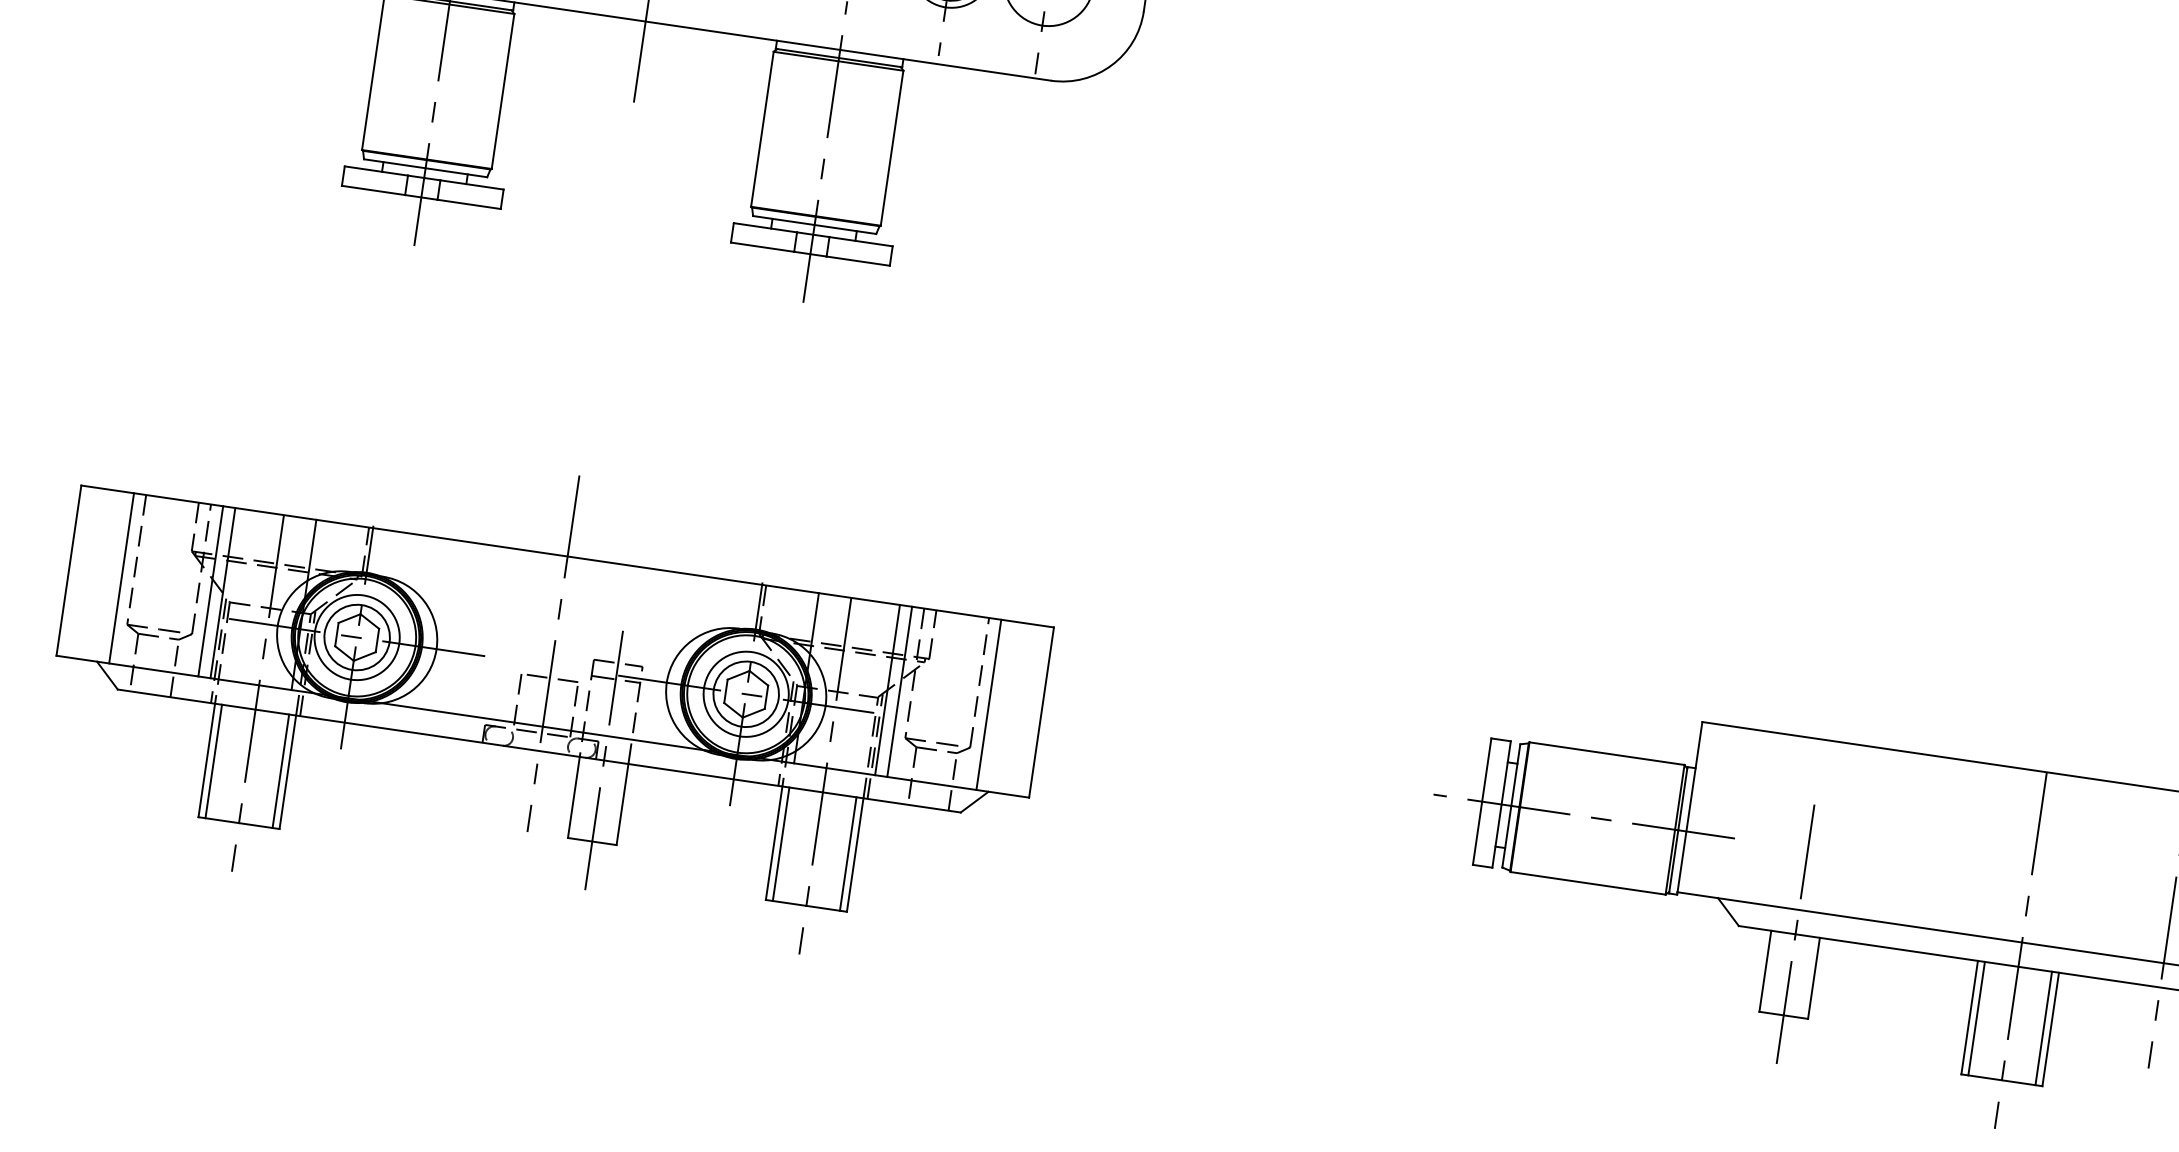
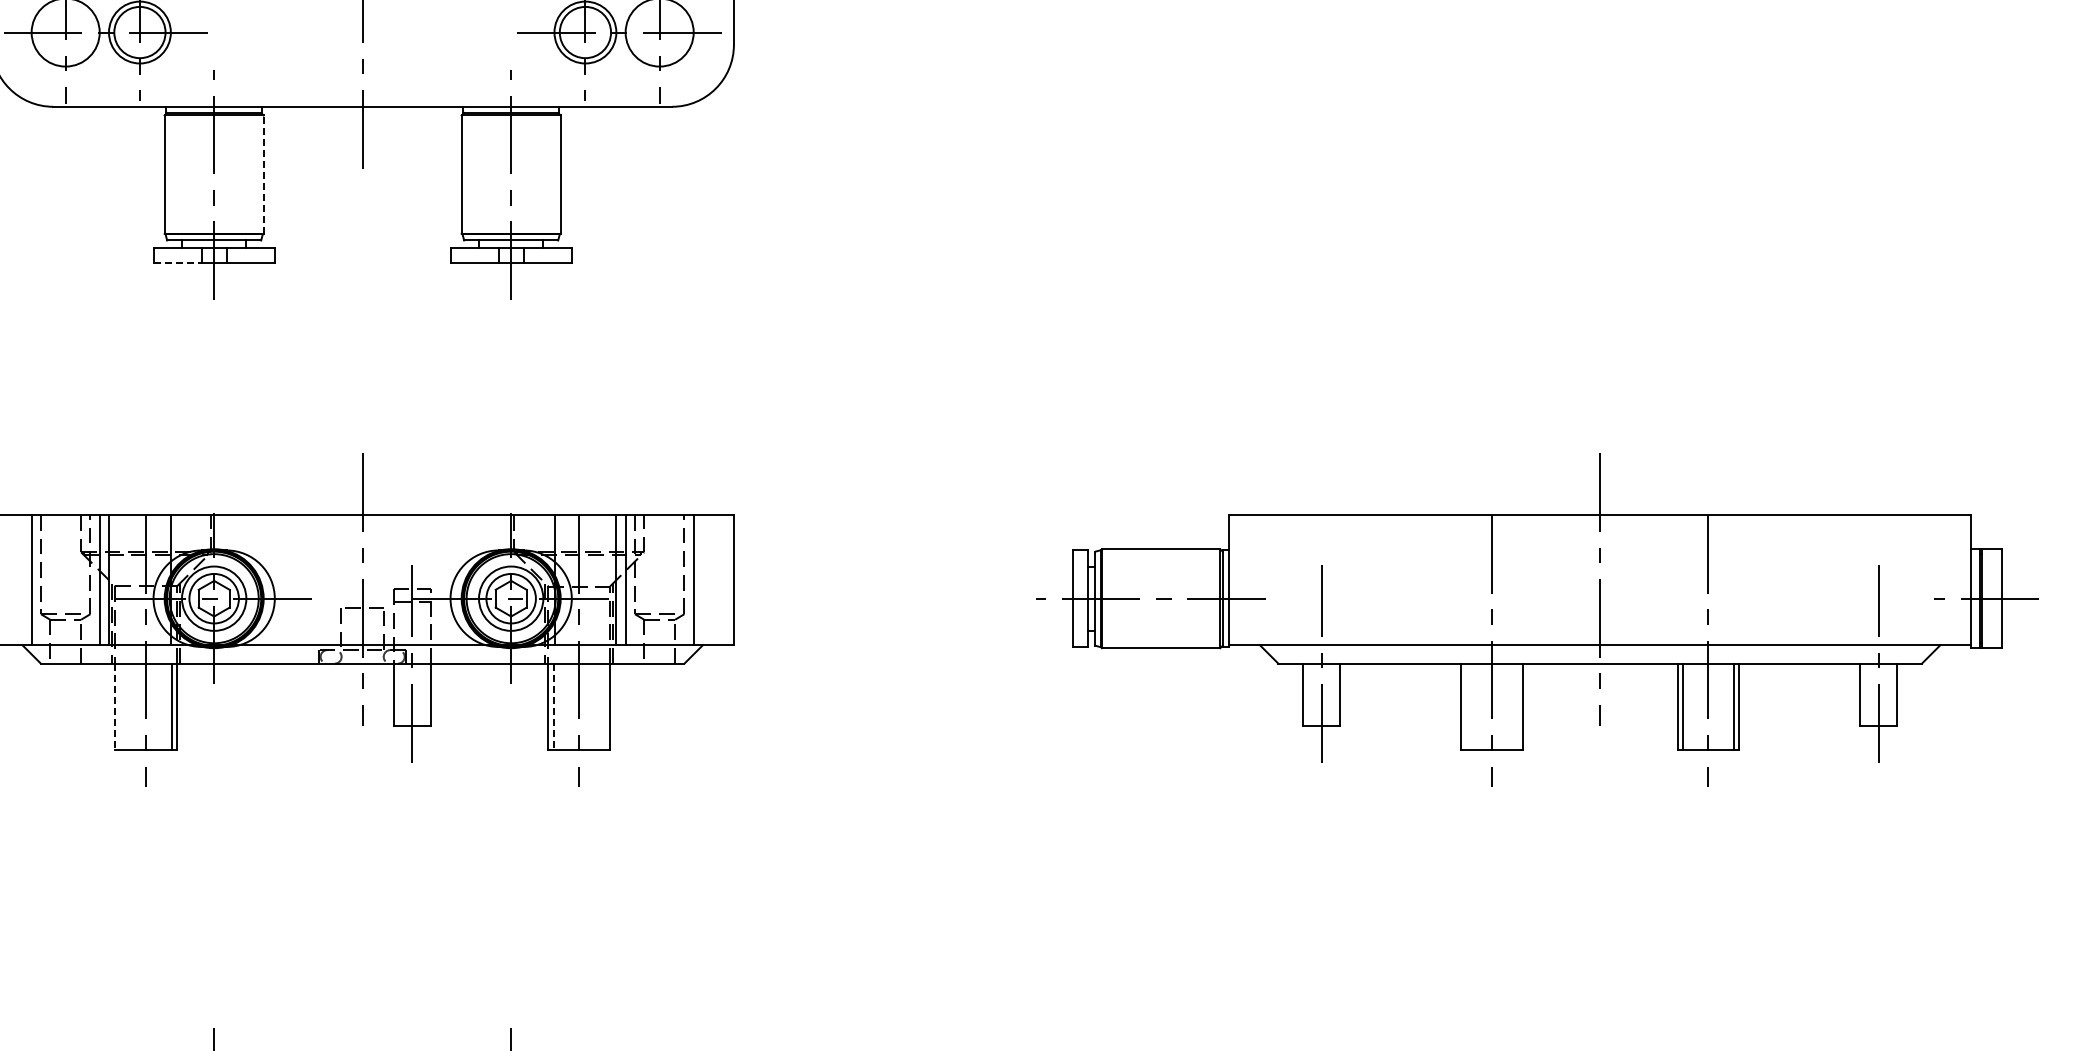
line: (502, 91) -> (263, 174), solid -> dashed
line: (374, 190) -> (178, 262), solid -> dashed
line: (213, 760) -> (120, 706), removed
line: (207, 761) -> (115, 707), solid -> dashed
line: (780, 844) -> (553, 707), solid -> dashed
line: (847, 853) -> (604, 706), removed
line: (1977, 1018) -> (1466, 706), removed
line: (2043, 1027) -> (1517, 706), removed

